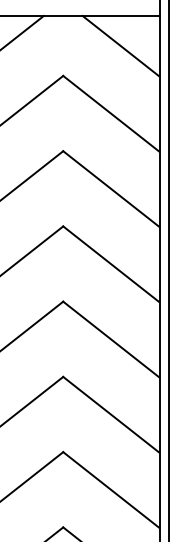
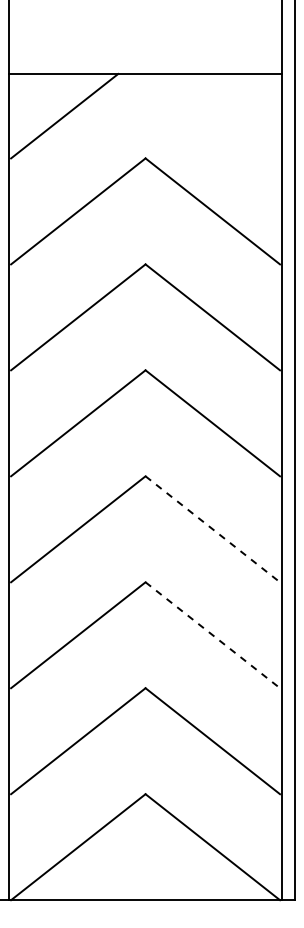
line: (120, 45) -> (226, 115), removed
line: (110, 339) -> (212, 529), solid -> dashed
line: (110, 414) -> (212, 635), solid -> dashed

